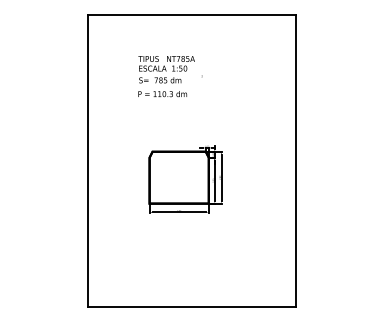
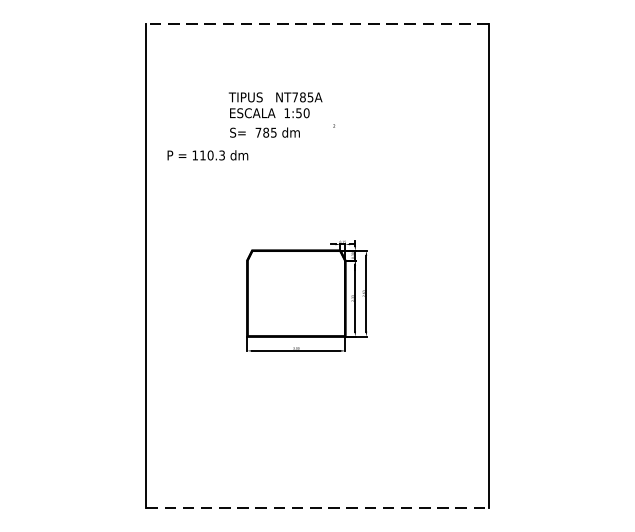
line: (191, 14) -> (316, 23), solid -> dashed
text: (162, 94) -> (207, 156), moved
line: (191, 307) -> (316, 508), solid -> dashed

